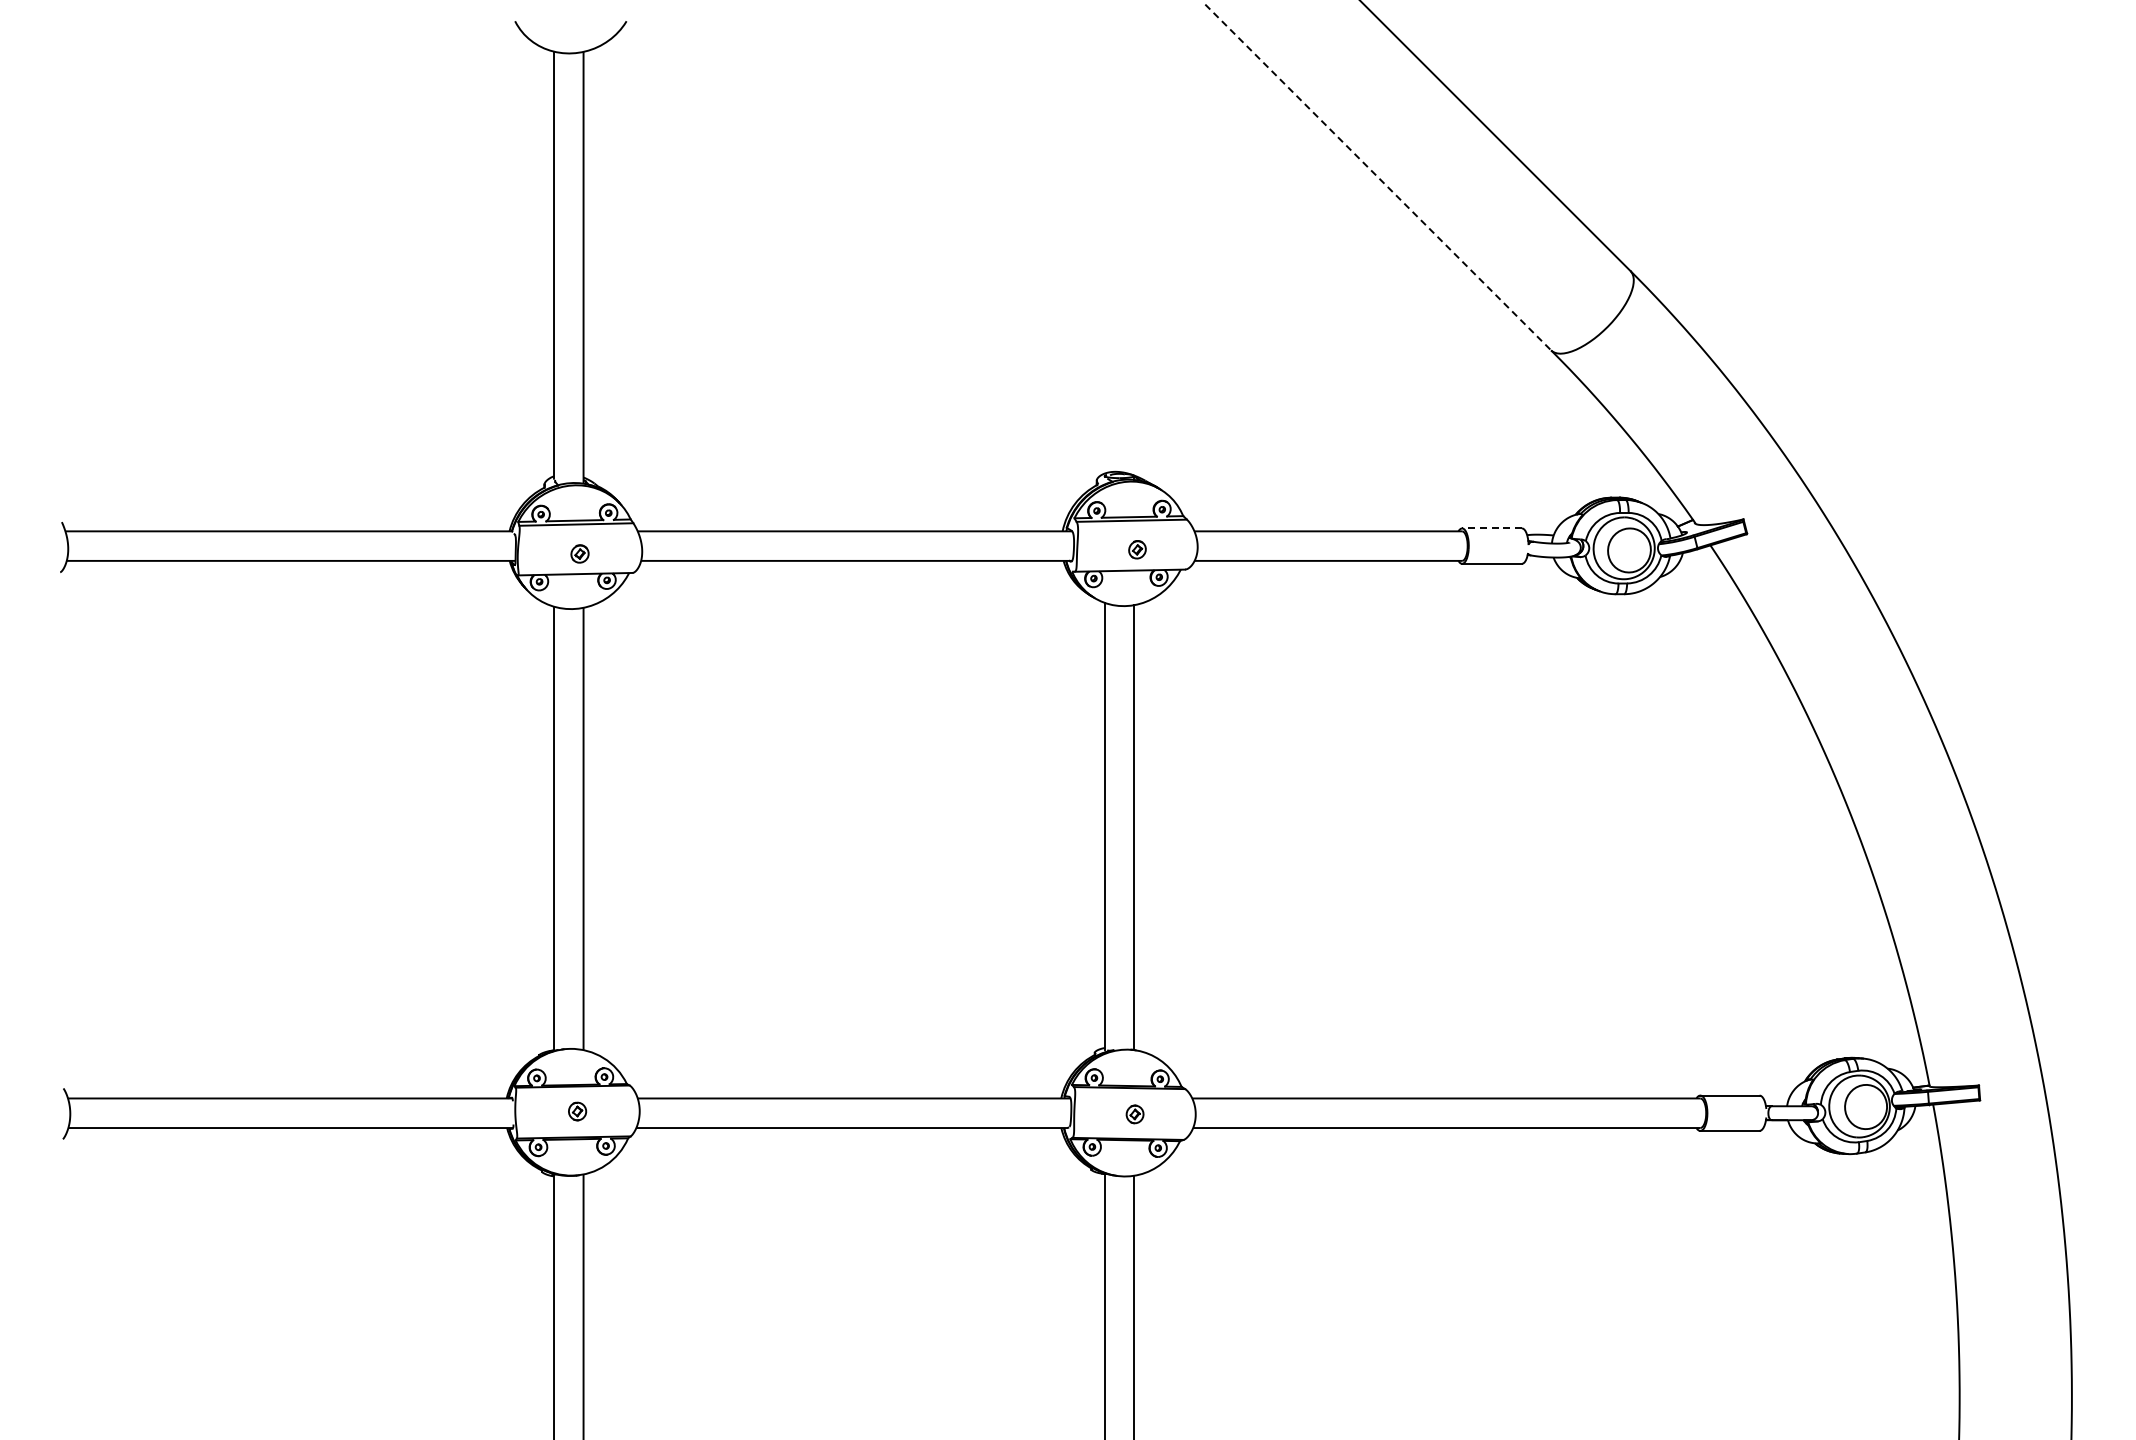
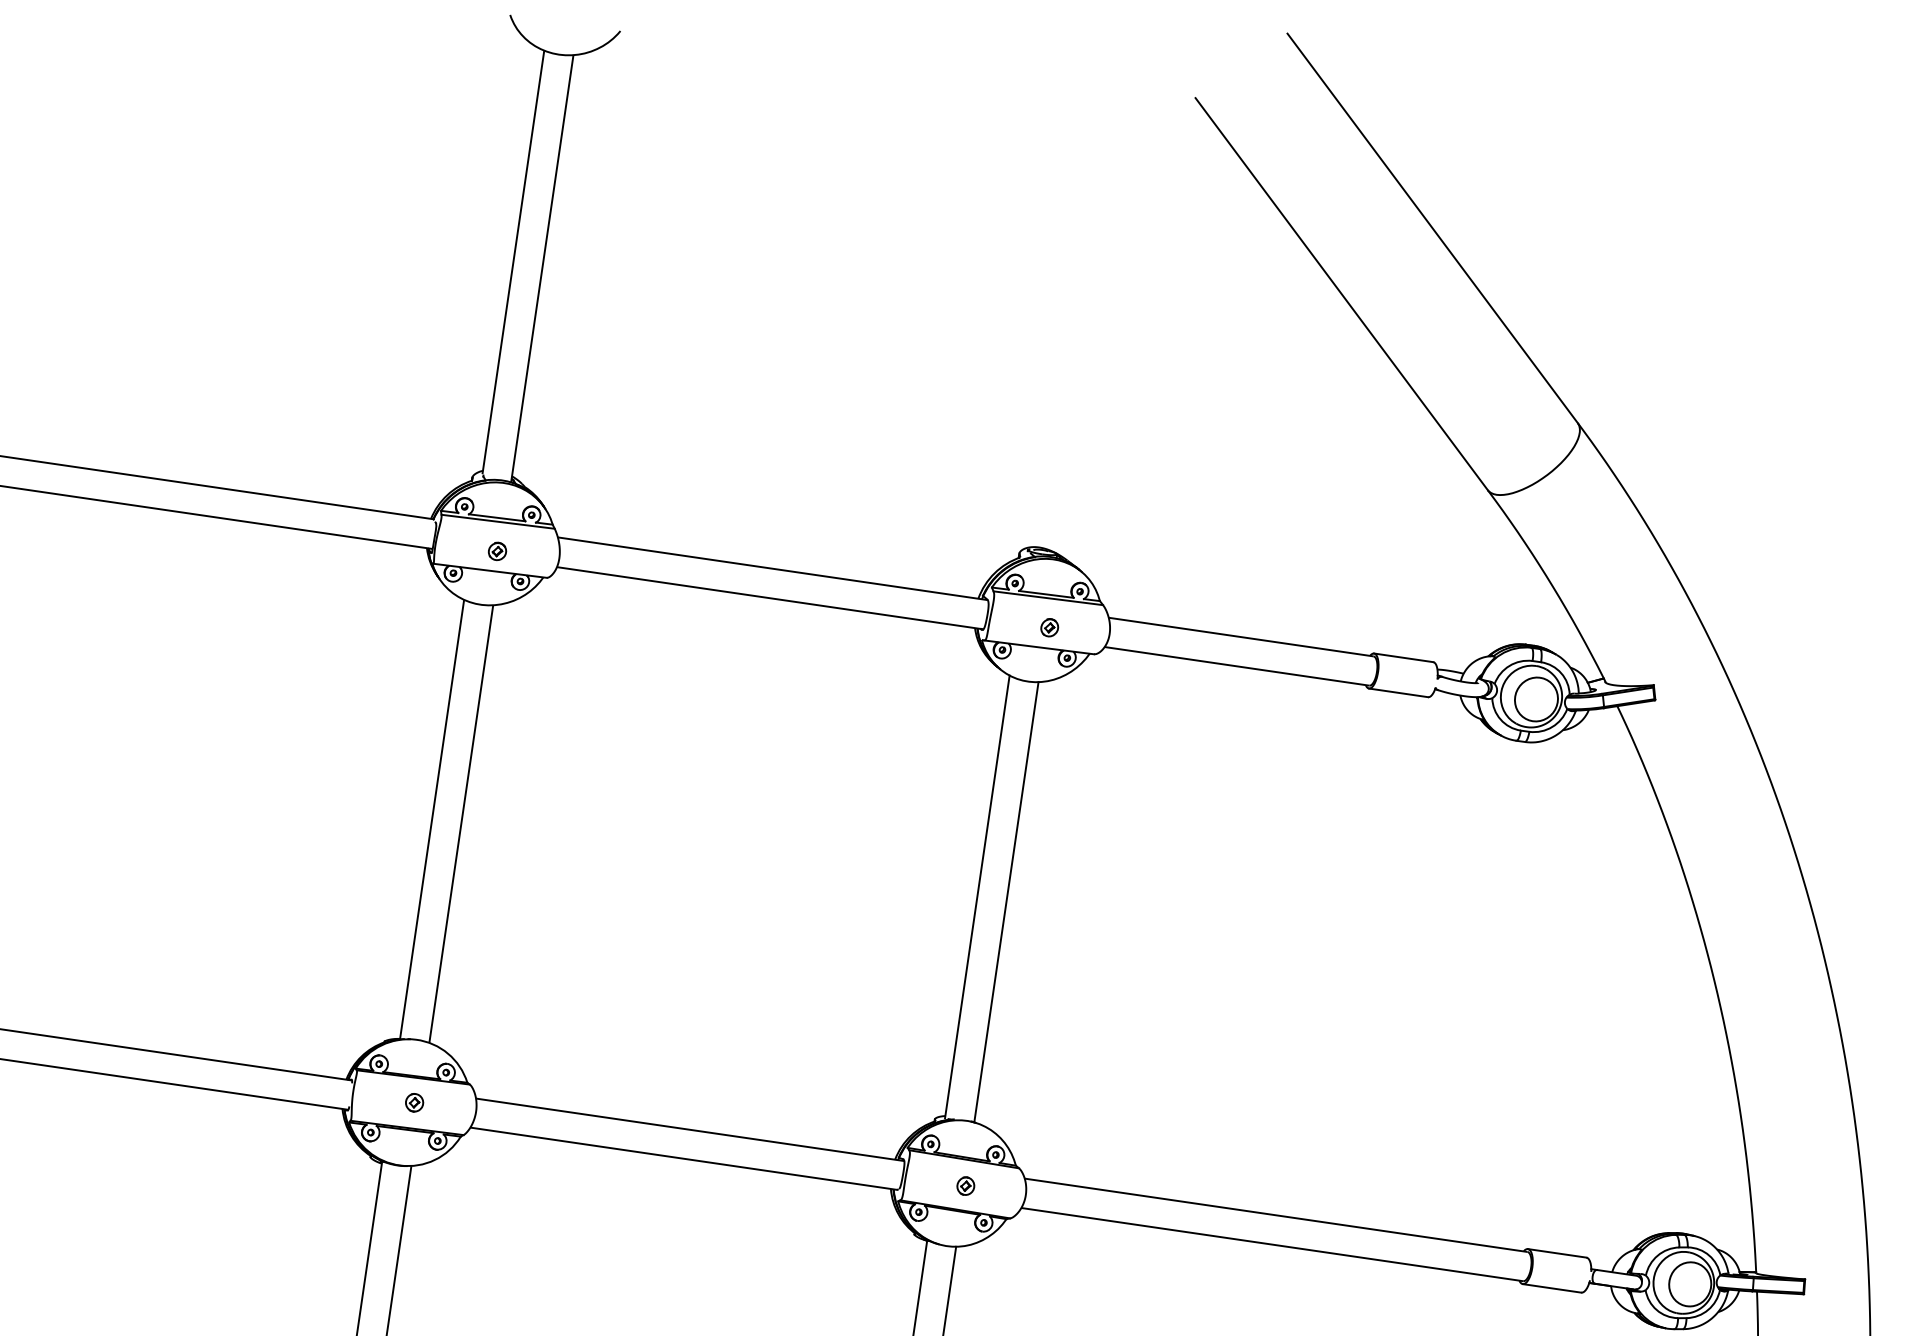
line: (1378, 177) -> (1341, 294), dashed -> solid
line: (1492, 528) -> (1404, 657), dashed -> solid

